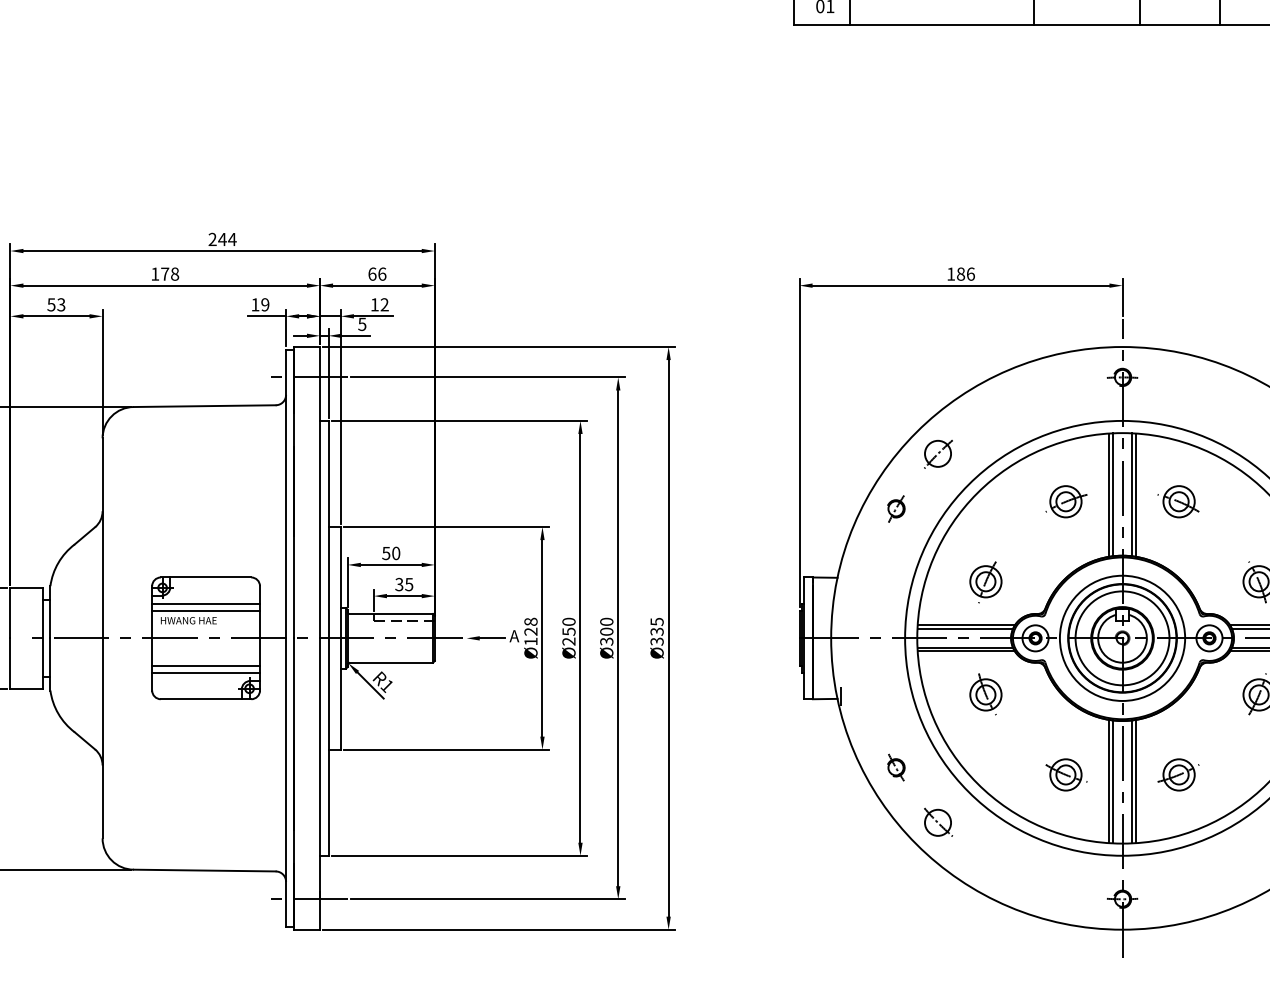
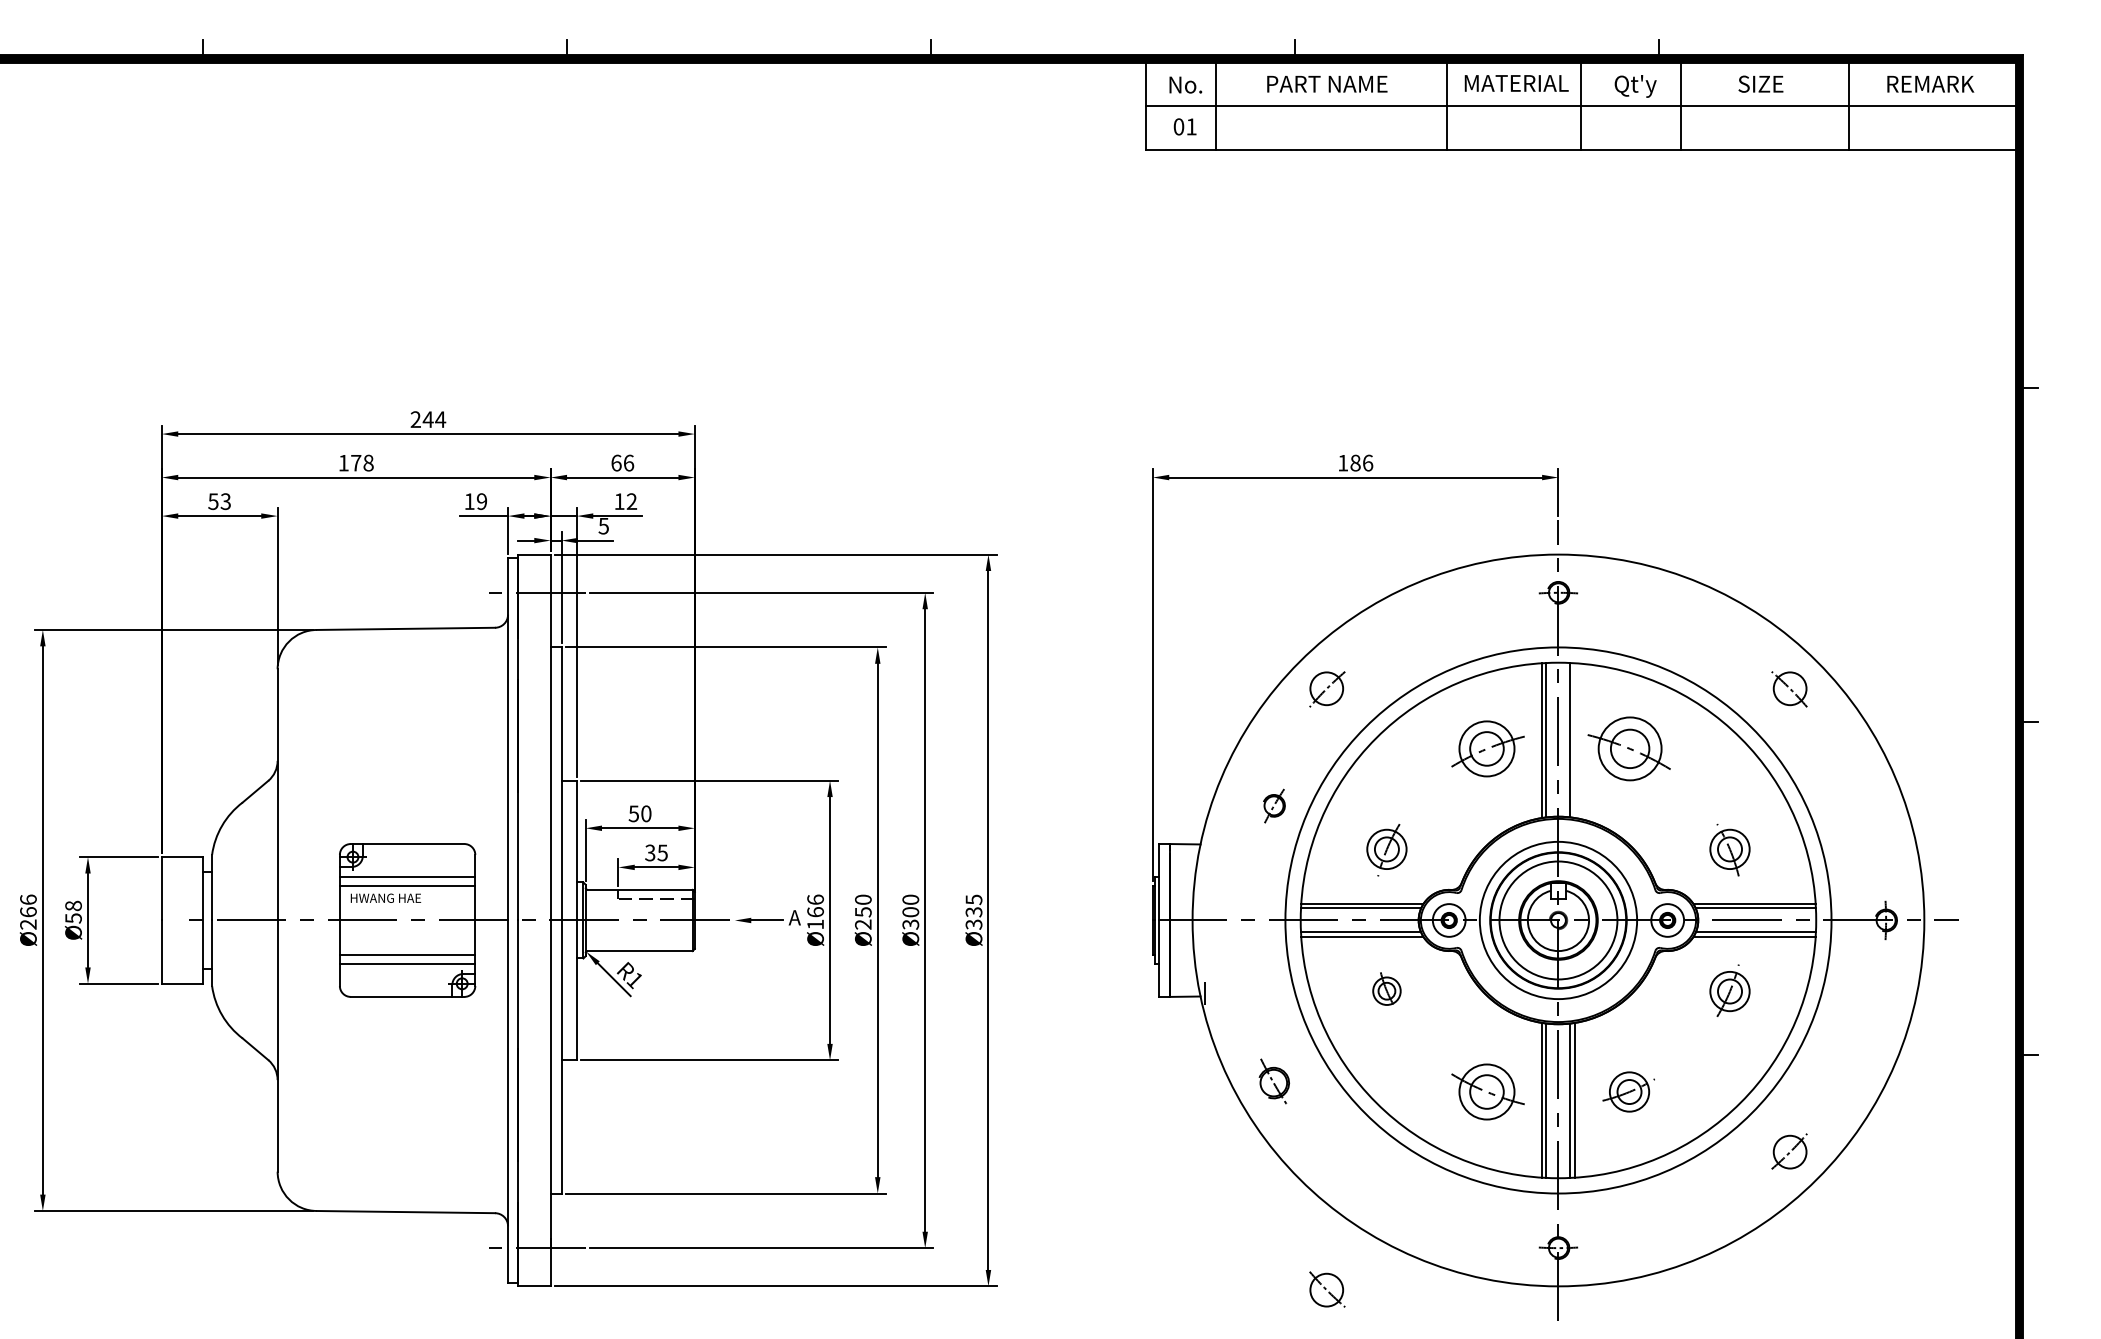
line: (1135, 495) -> (1574, 740), removed
part: (1066, 501) -> (1488, 748), size x1.4
part: (1178, 501) -> (1628, 748), size x1.6
part: (896, 508) -> (1274, 805), moved
text: (530, 626) -> (815, 905), Ø128 -> Ø166
part: (985, 694) -> (1386, 990), size x0.7
part: (896, 767) -> (1274, 1082), size x1.4
part: (1066, 774) -> (1488, 1091), size x1.4
part: (938, 822) -> (1327, 1289), moved

